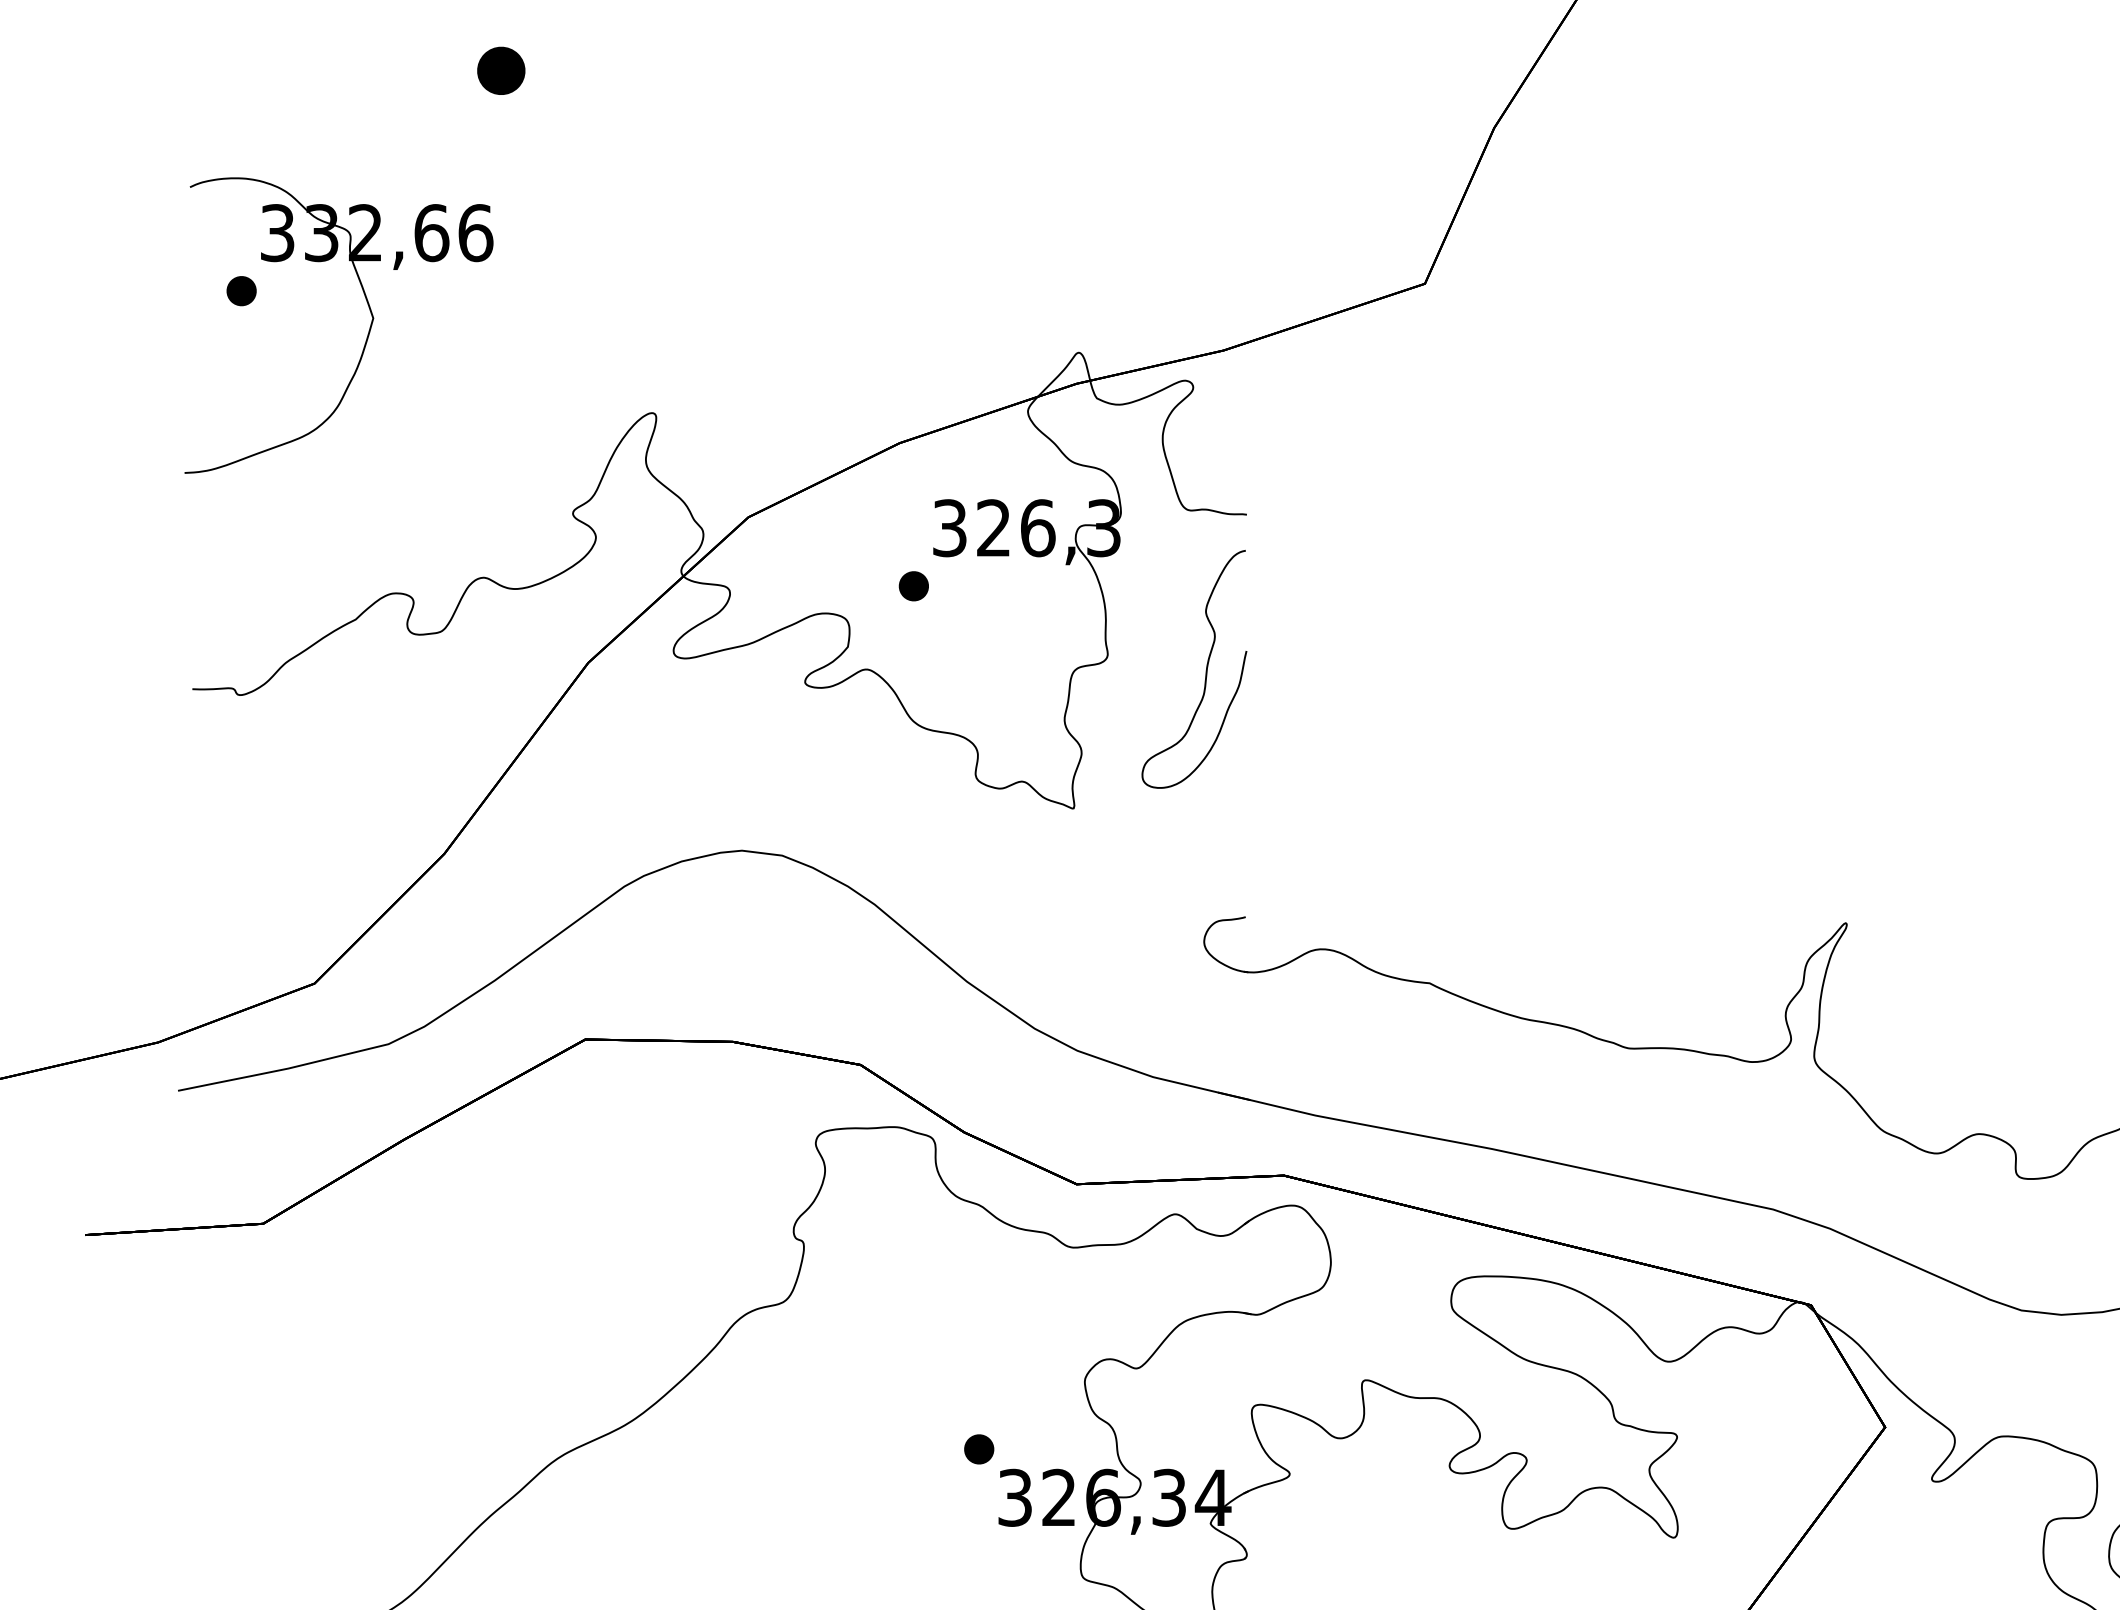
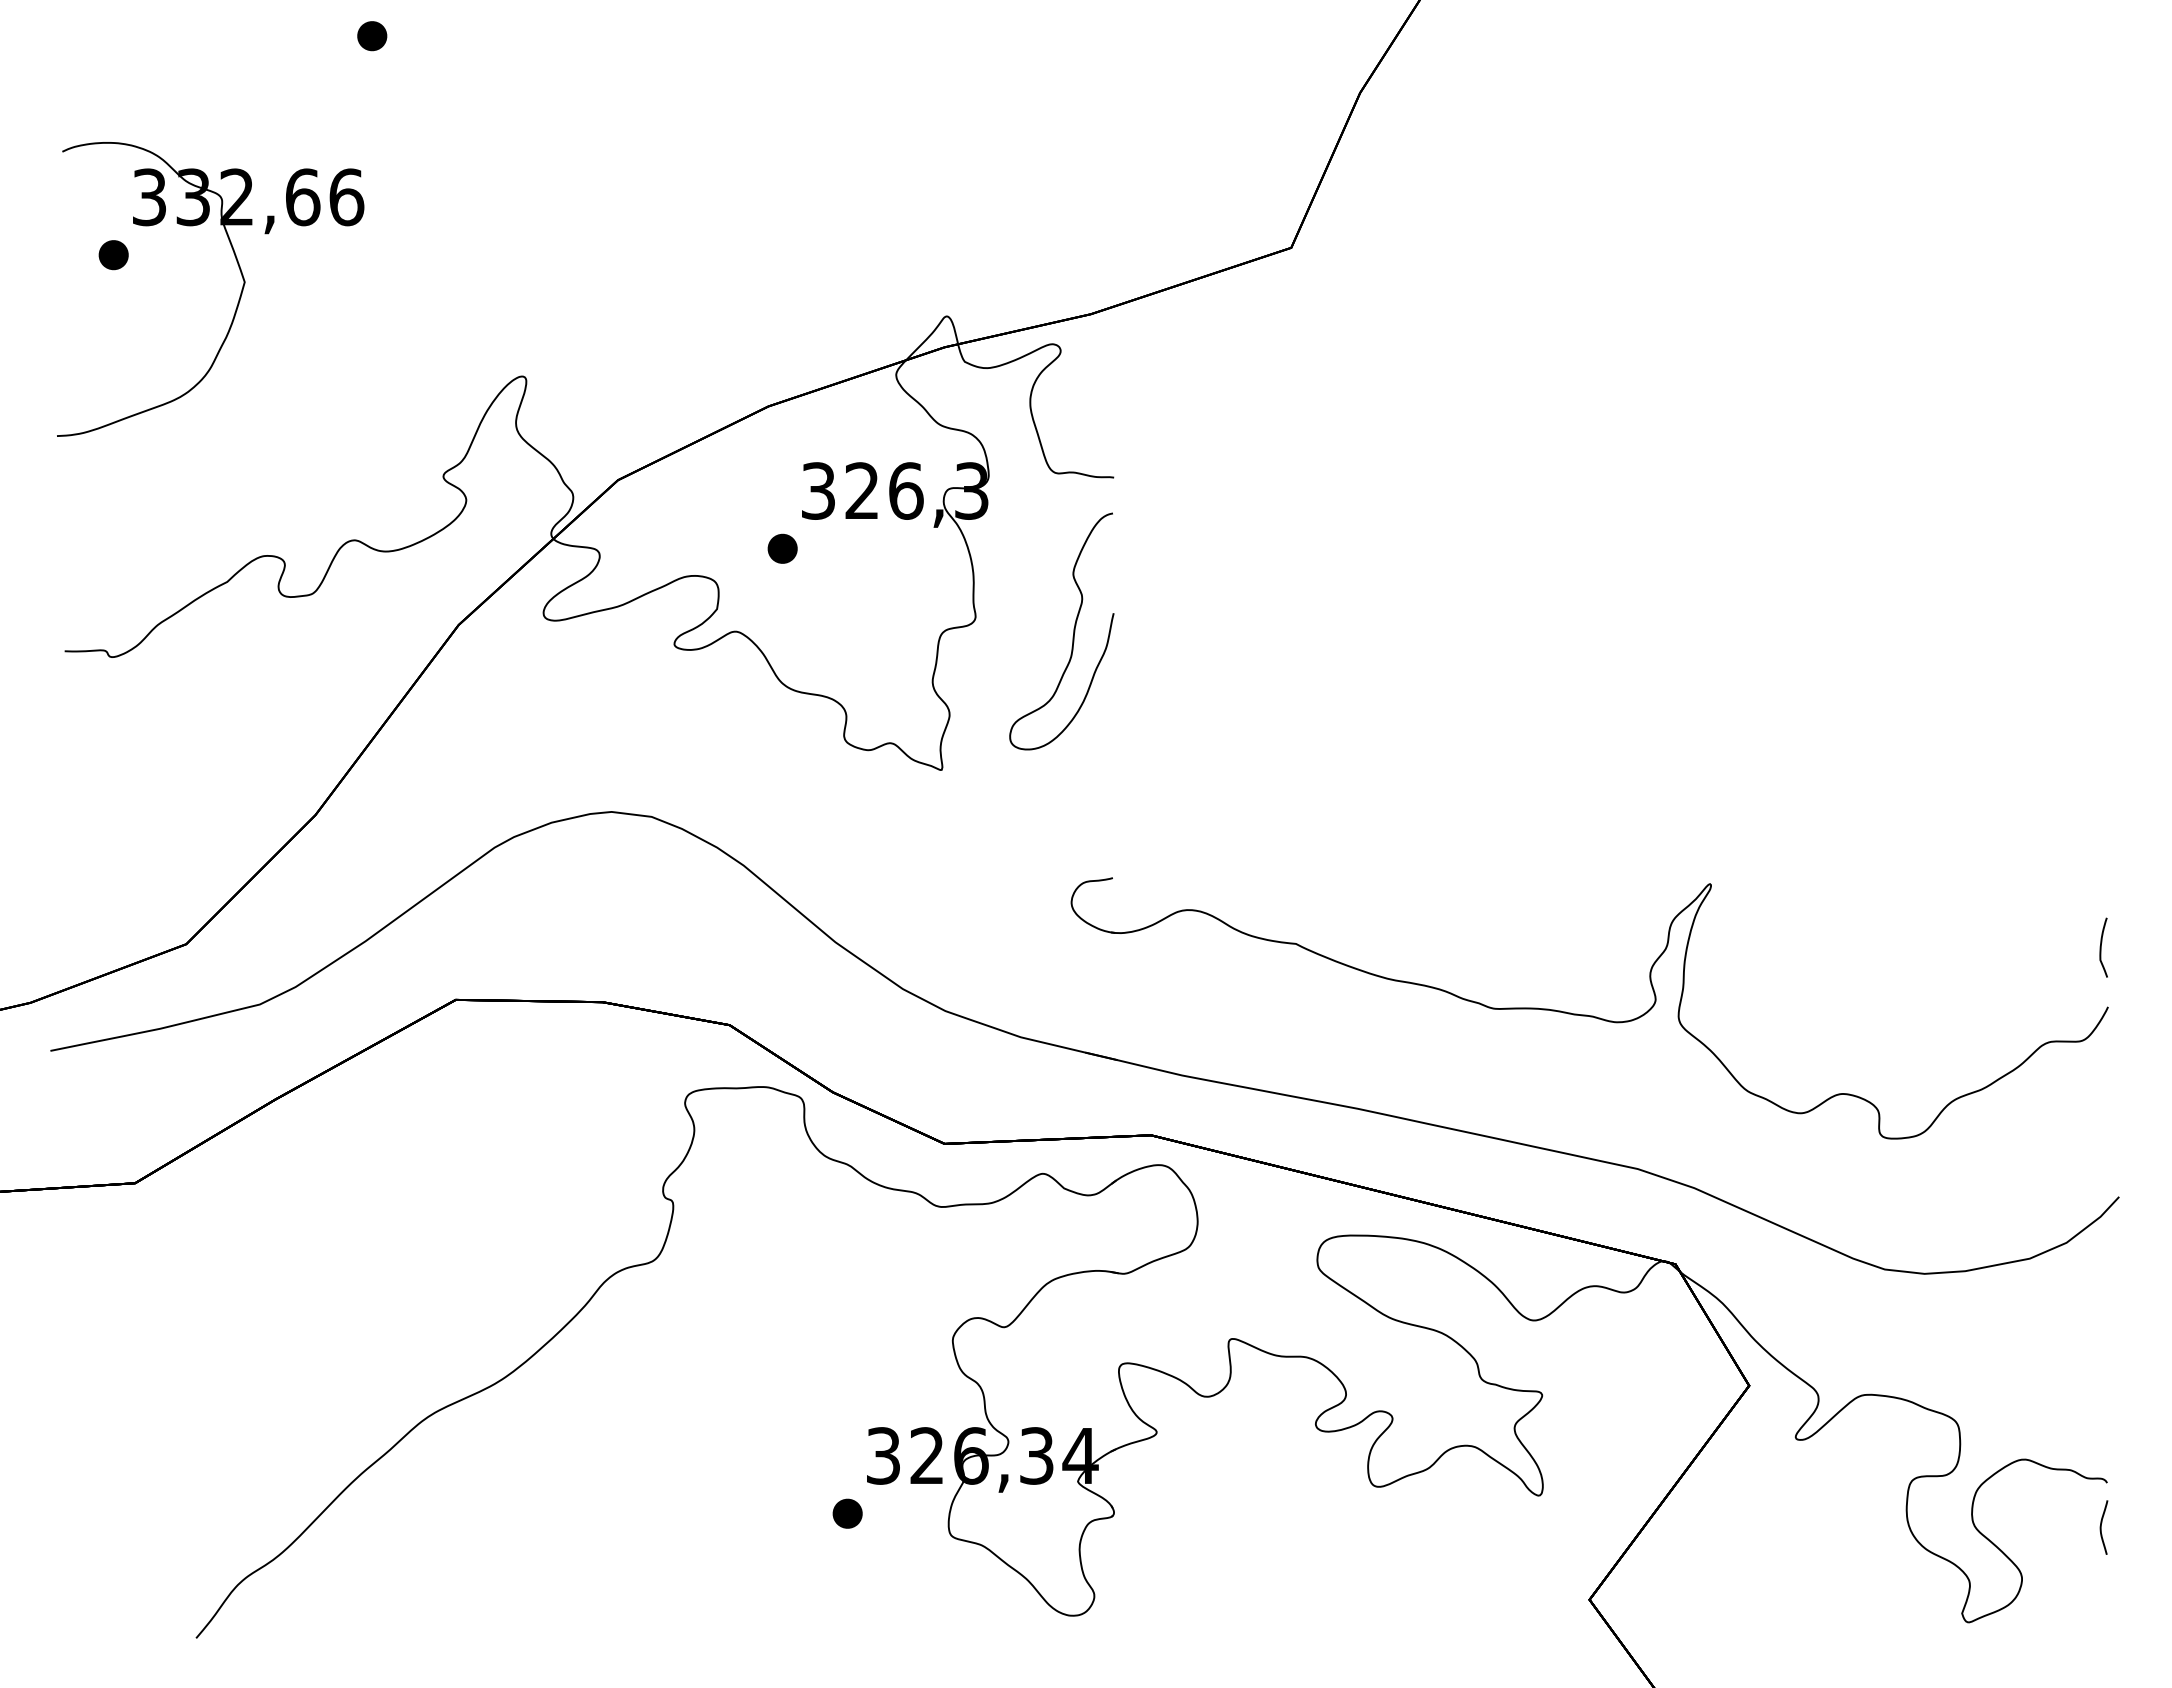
part: (501, 71) -> (372, 36), size x0.62
part: (979, 1449) -> (847, 1513), moved

